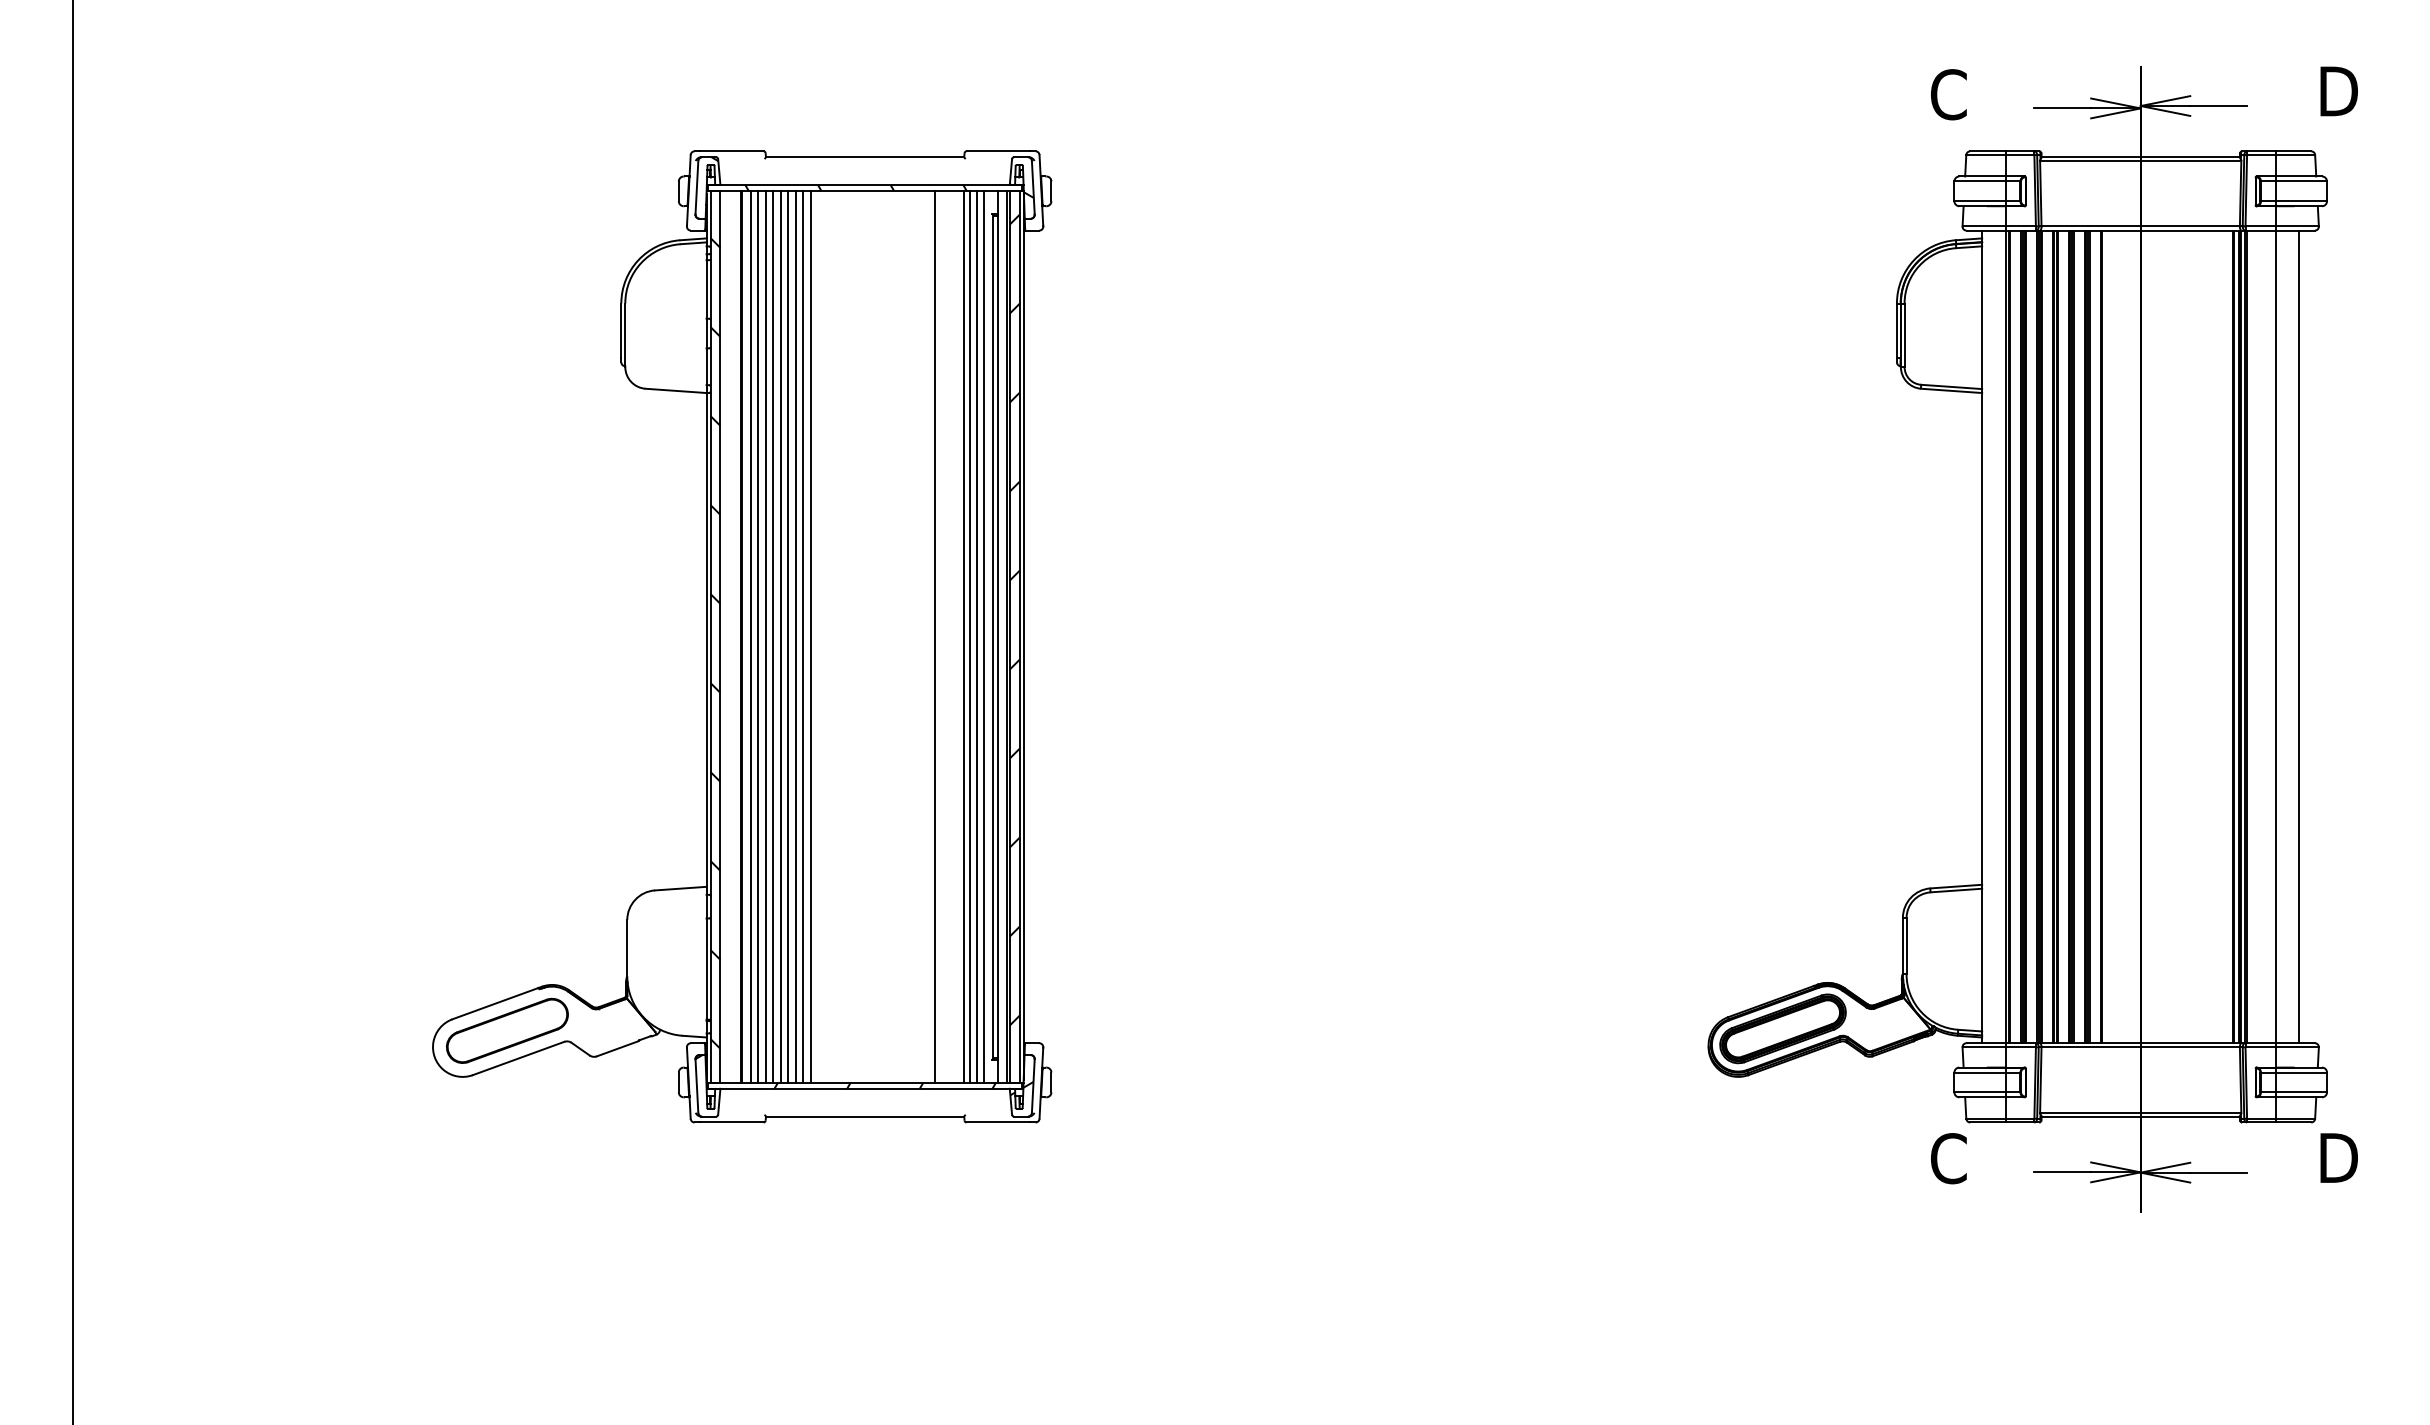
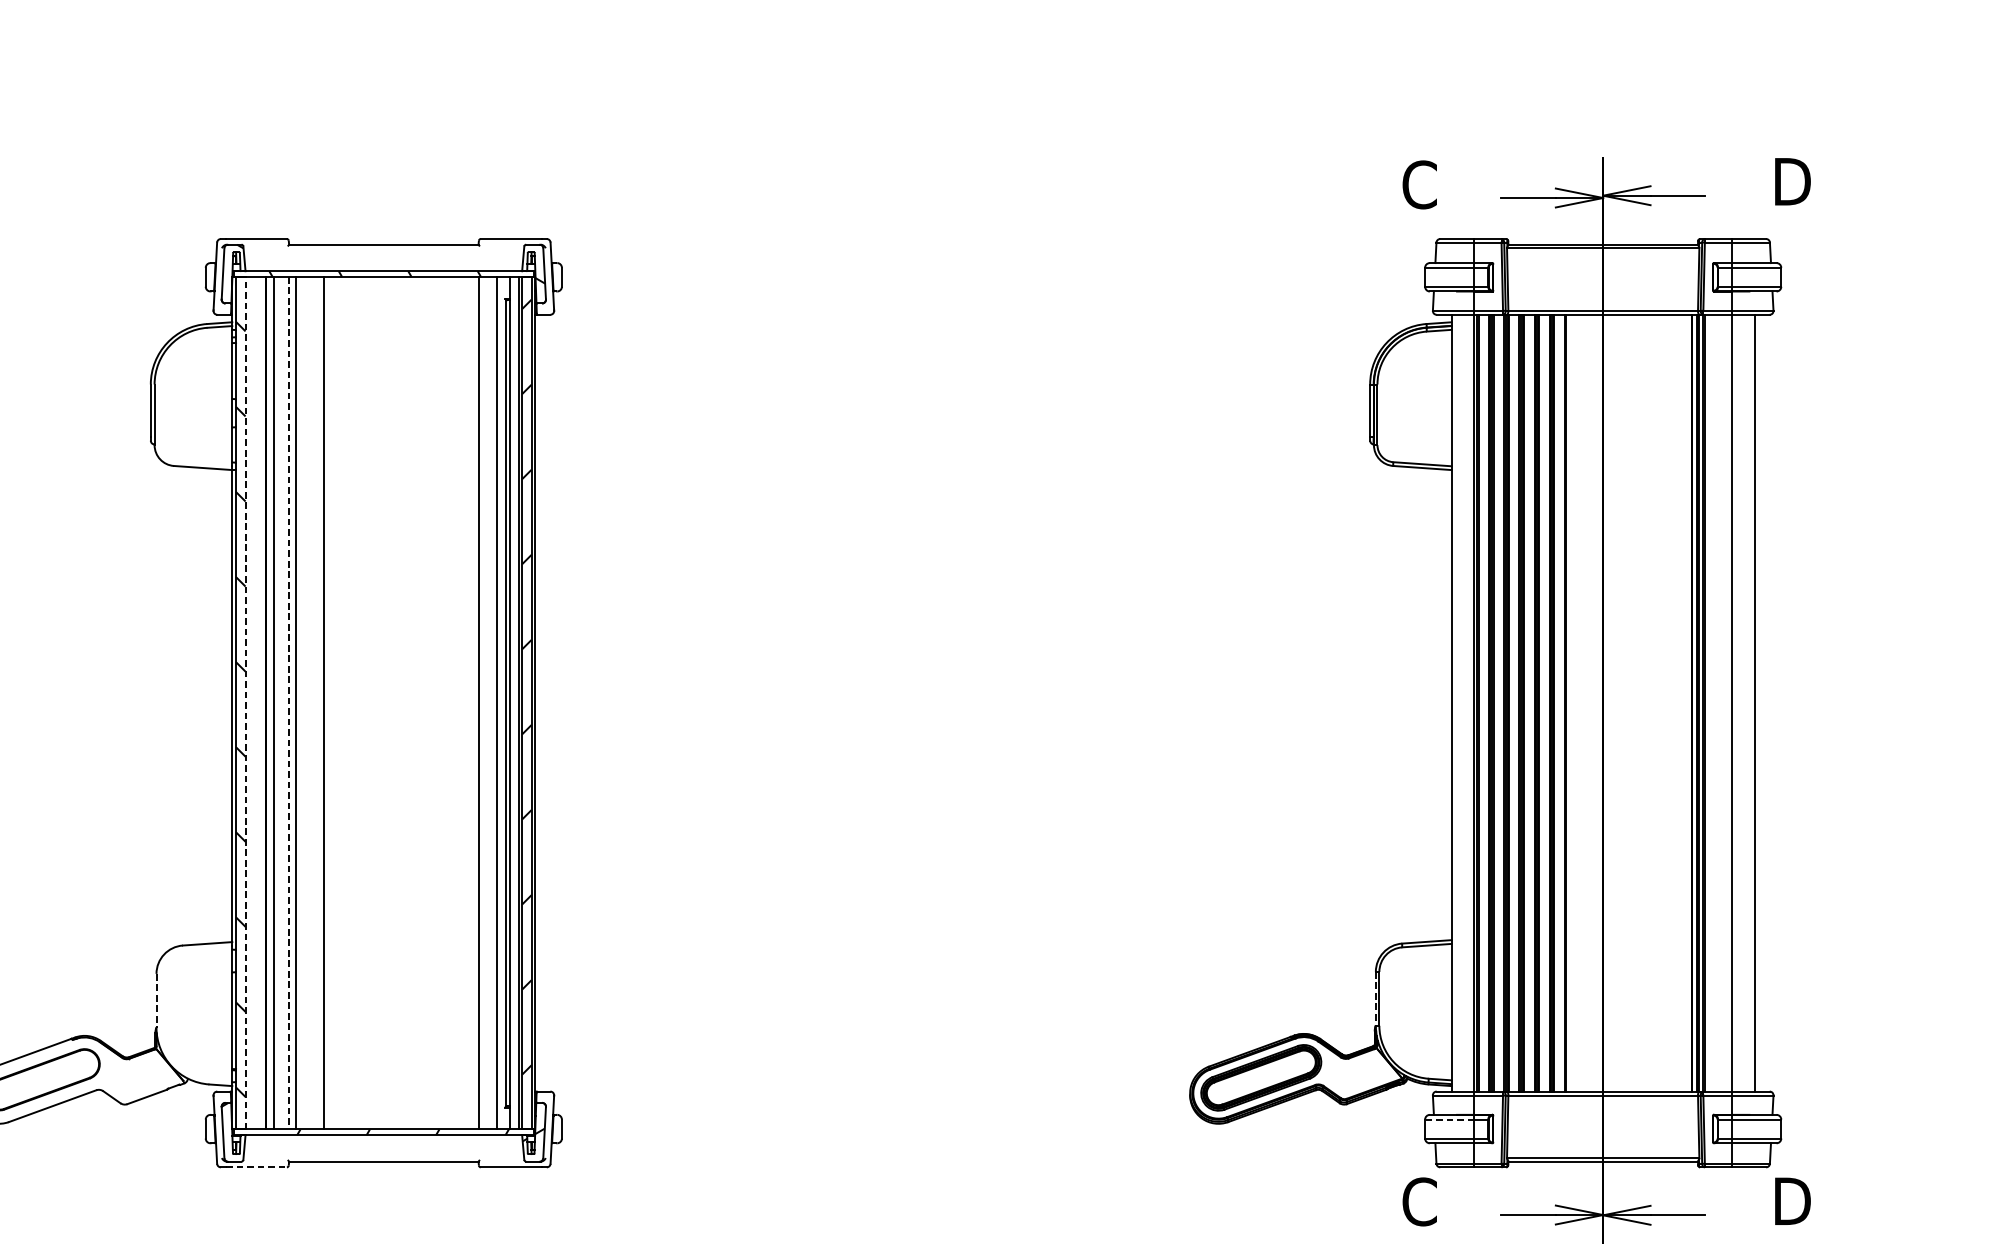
line: (720, 636) -> (245, 702), solid -> dashed
line: (757, 636) -> (280, 702), removed
line: (765, 636) -> (288, 702), solid -> dashed
line: (780, 636) -> (302, 702), removed
line: (787, 636) -> (309, 702), removed
line: (795, 636) -> (317, 702), removed
line: (810, 636) -> (331, 702), removed
line: (935, 636) -> (451, 702), removed
line: (970, 636) -> (484, 702), removed
line: (976, 636) -> (490, 702), removed
line: (1902, 946) -> (1375, 999), solid -> dashed
line: (627, 948) -> (156, 1001), solid -> dashed
line: (1980, 1072) -> (1450, 1119), solid -> dashed
line: (731, 1122) -> (256, 1167), solid -> dashed

